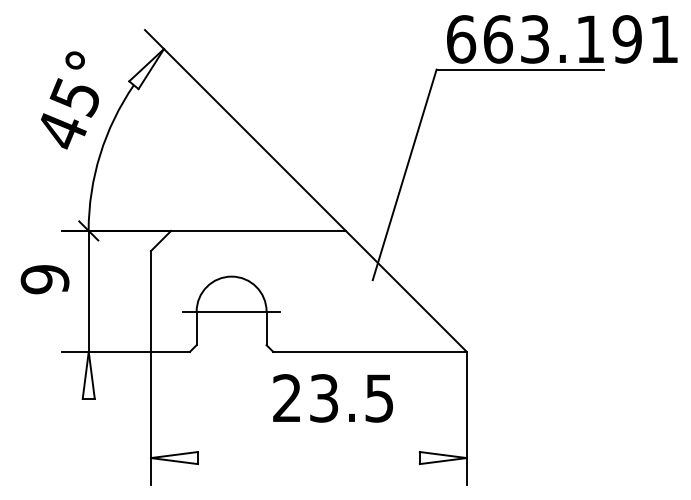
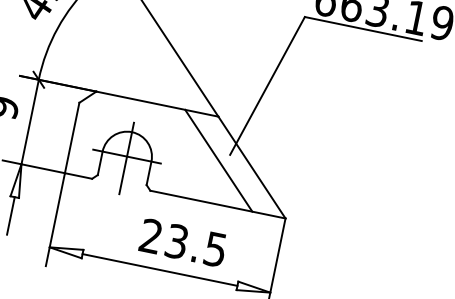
line: (358, 290) -> (218, 160), added
line: (231, 314) -> (126, 158), added
text: (332, 398) -> (182, 242), moved
line: (88, 425) -> (10, 215), added
line: (308, 458) -> (159, 270), added

